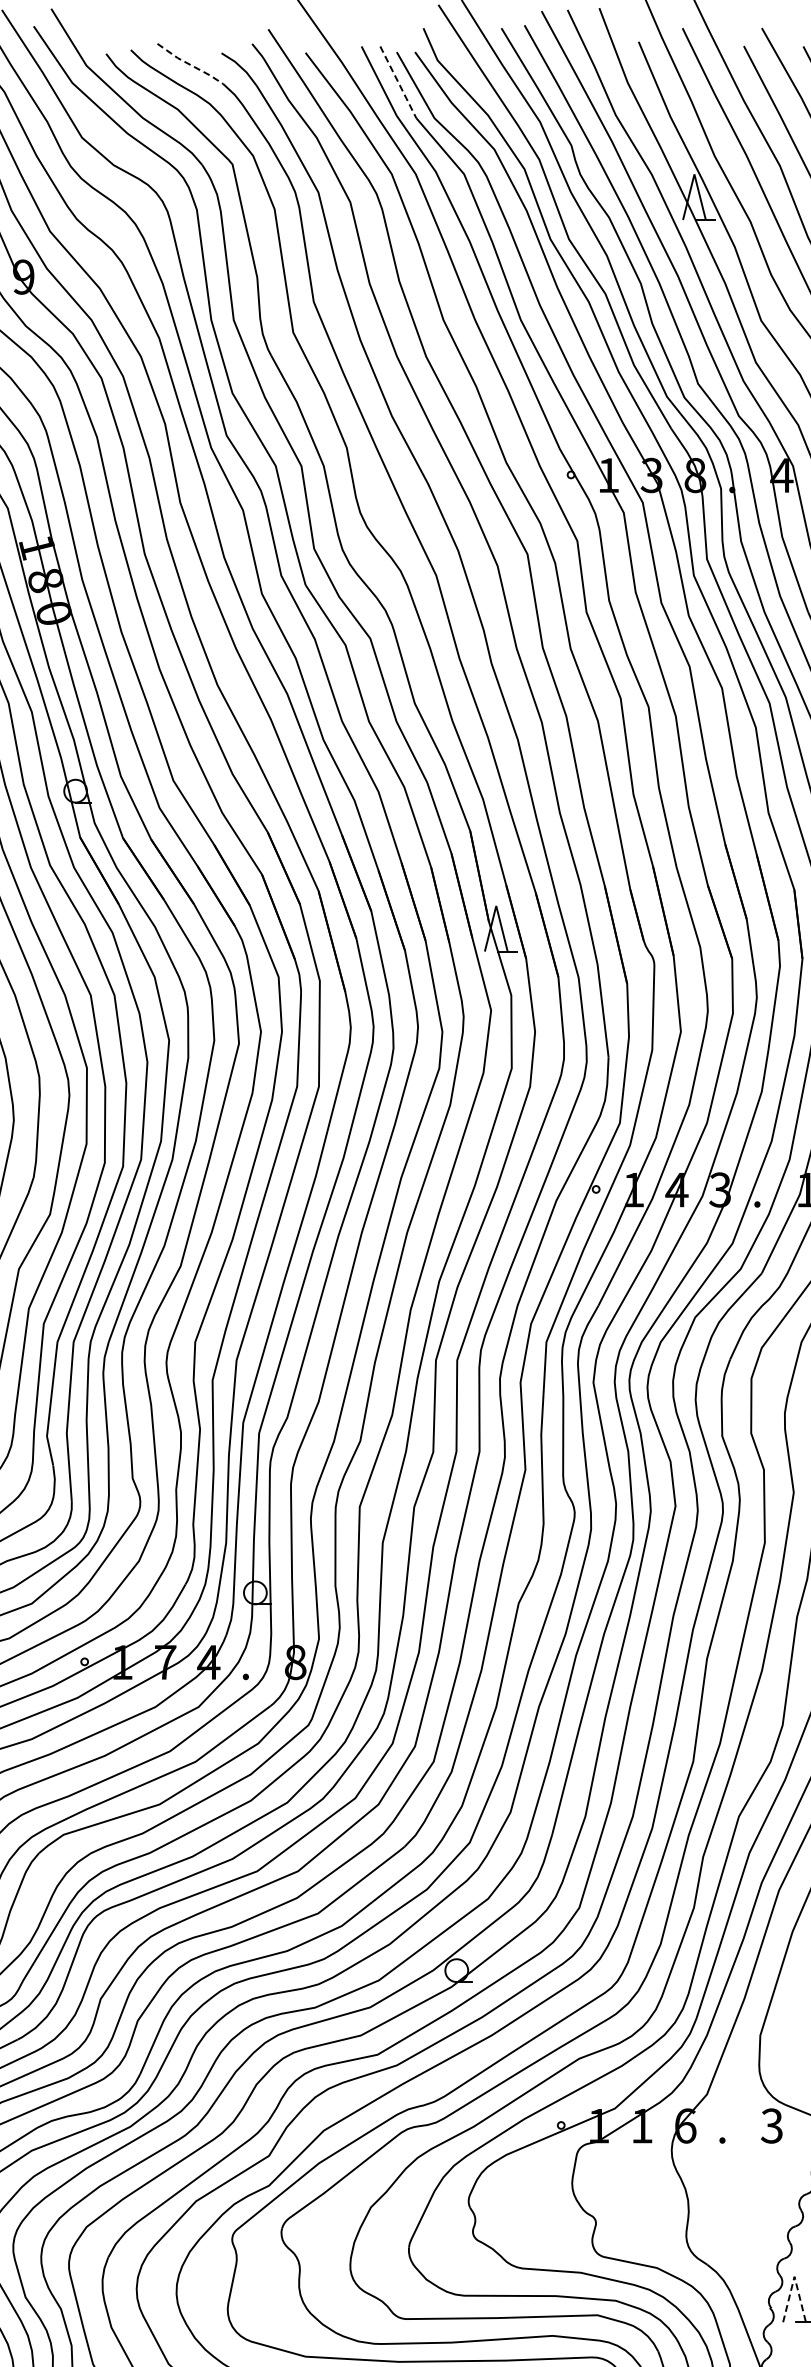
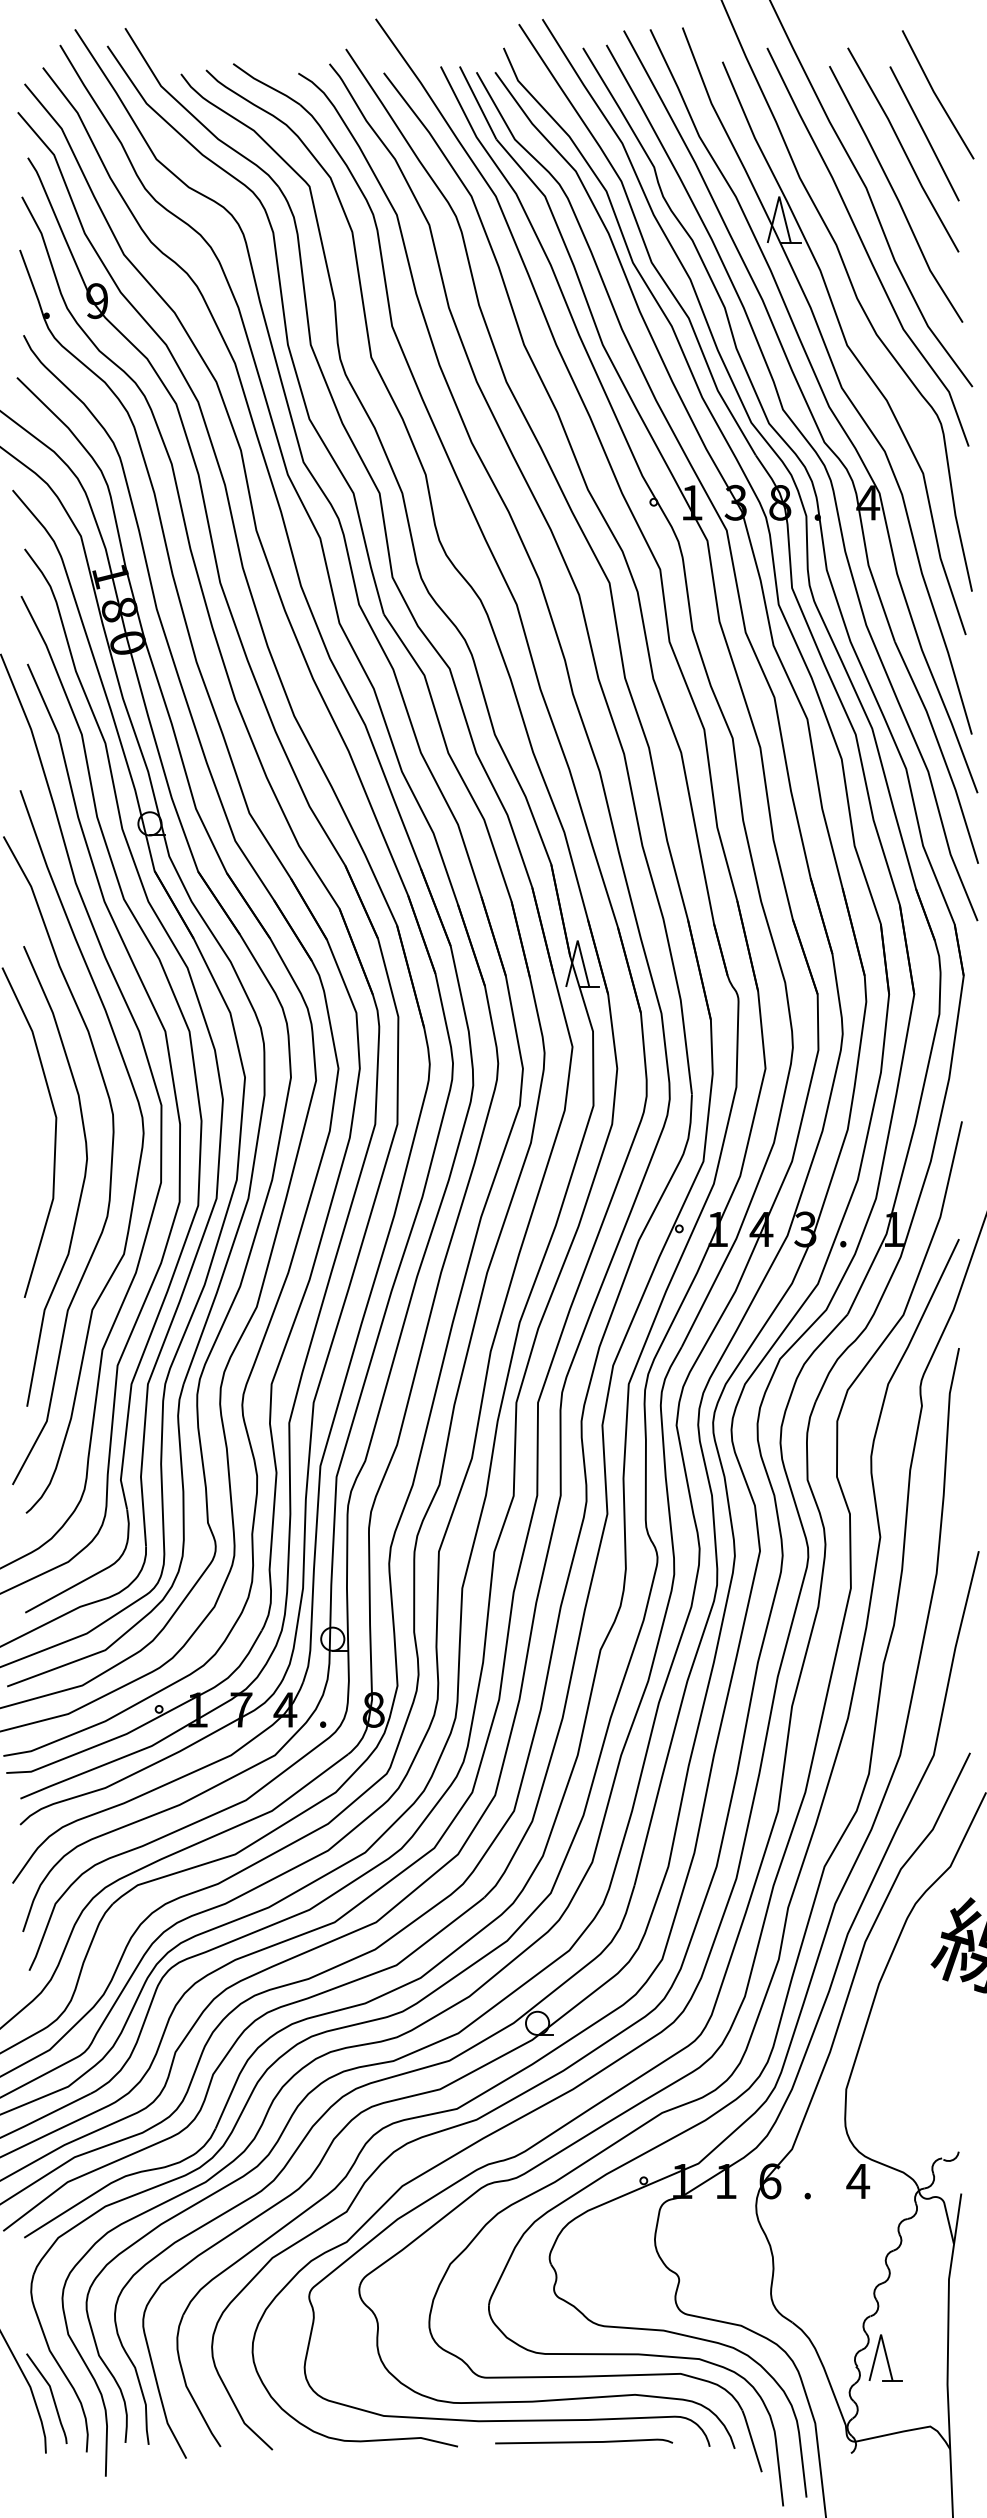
line: (190, 65) -> (266, 85), dashed -> solid
line: (398, 81) -> (478, 102), dashed -> solid
text: (772, 2126) -> (858, 2181), 3 -> 4
line: (794, 2276) -> (881, 2334), dashed -> solid

